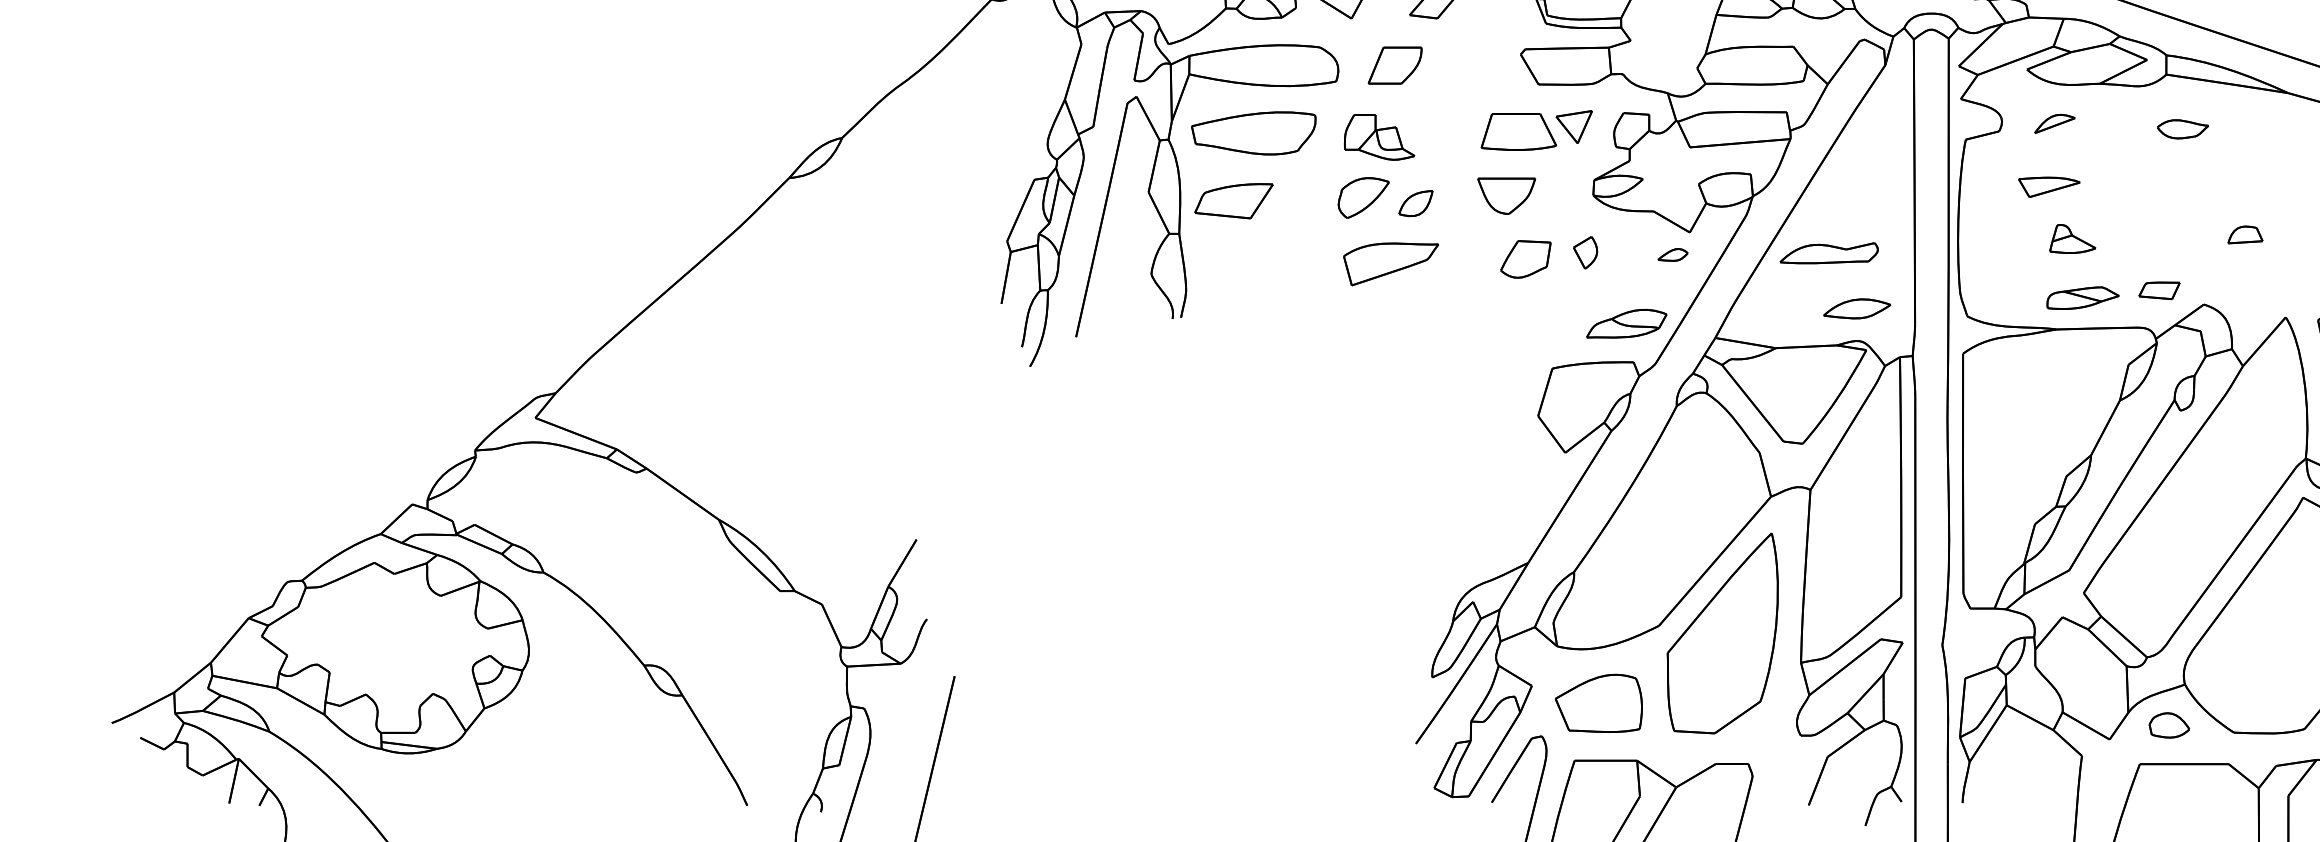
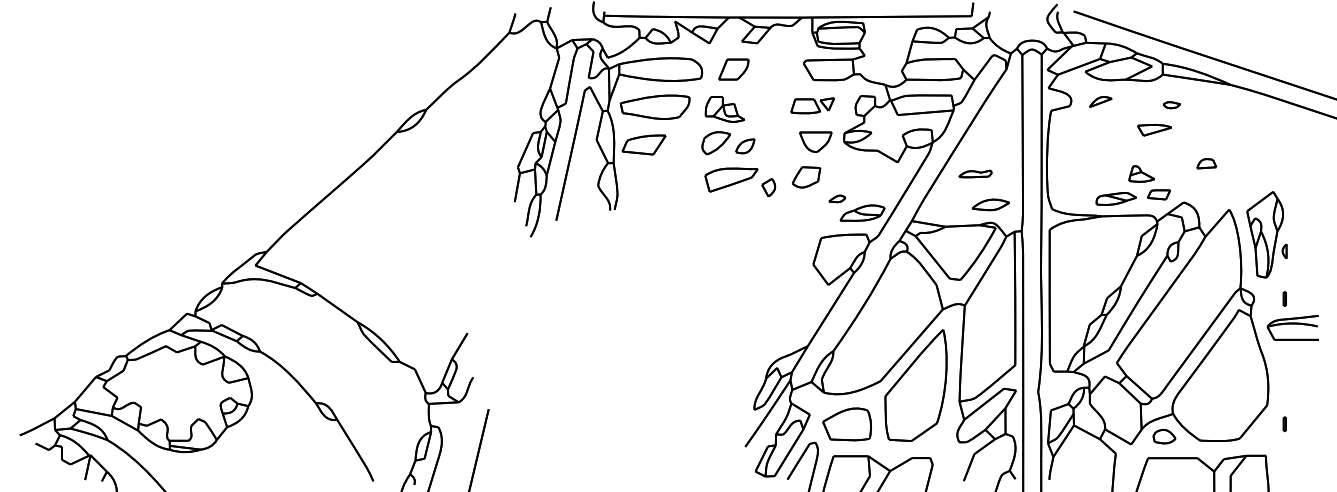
part: (1536, 130) -> (812, 105), size x0.7
part: (2182, 130) -> (1171, 105), size x0.6
part: (2049, 187) -> (1154, 130), moved
part: (1506, 194) -> (815, 141), moved
part: (2072, 238) -> (1141, 173), moved
part: (1585, 252) -> (768, 187), moved
part: (1829, 252) -> (975, 173), size x0.6
part: (1673, 254) -> (837, 198), moved

